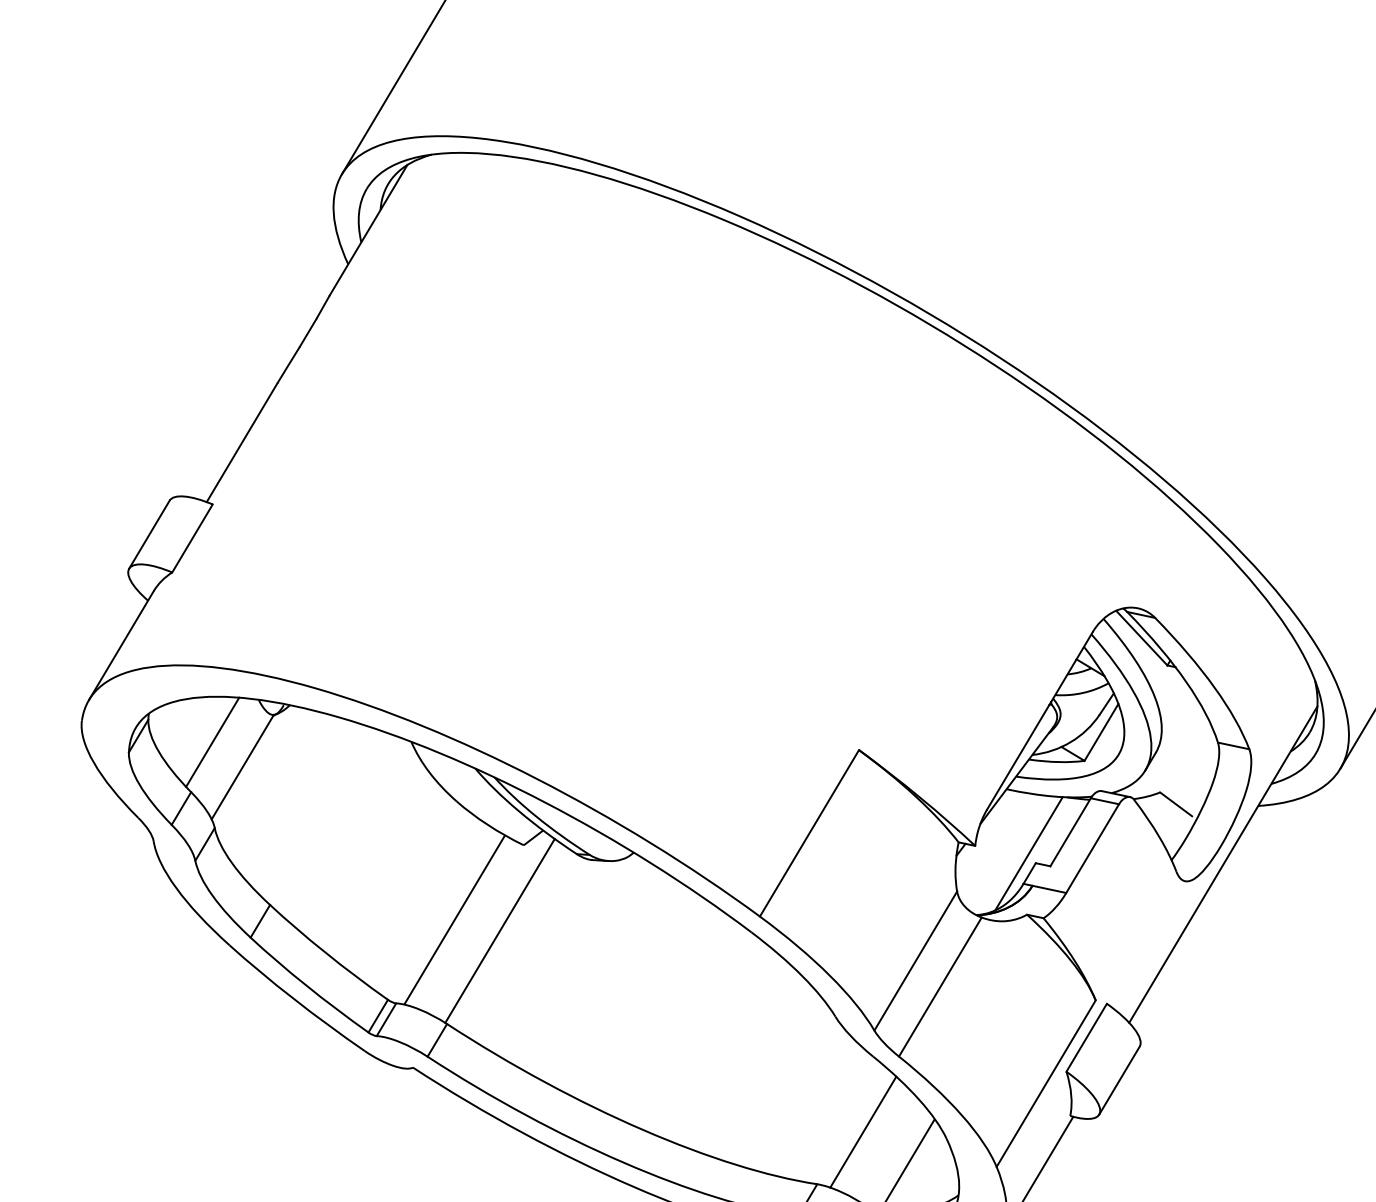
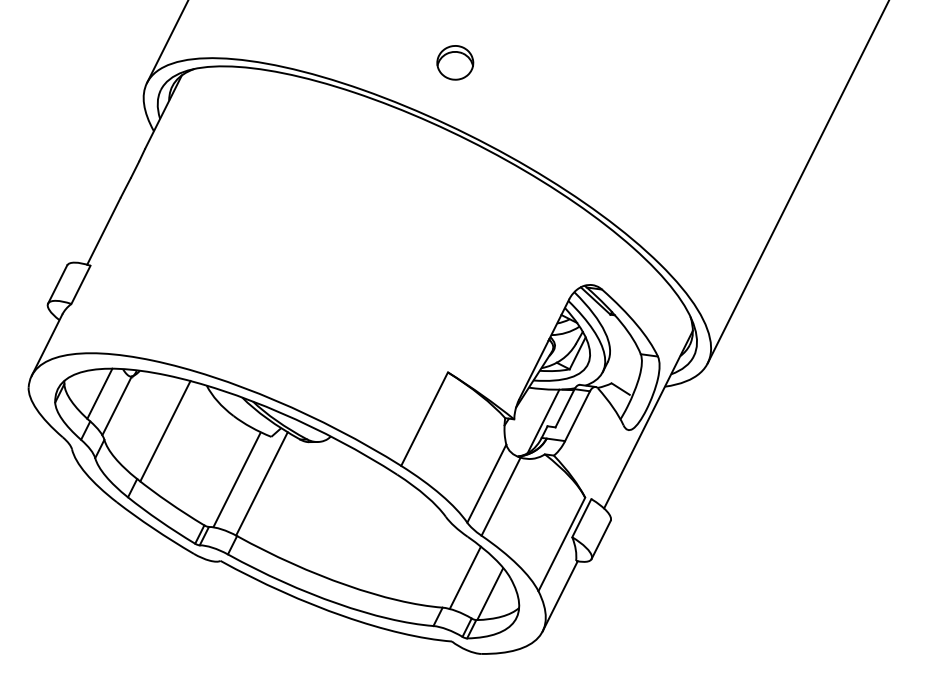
part: (915, 178) -> (455, 62), added
line: (328, 820) -> (165, 431), added

